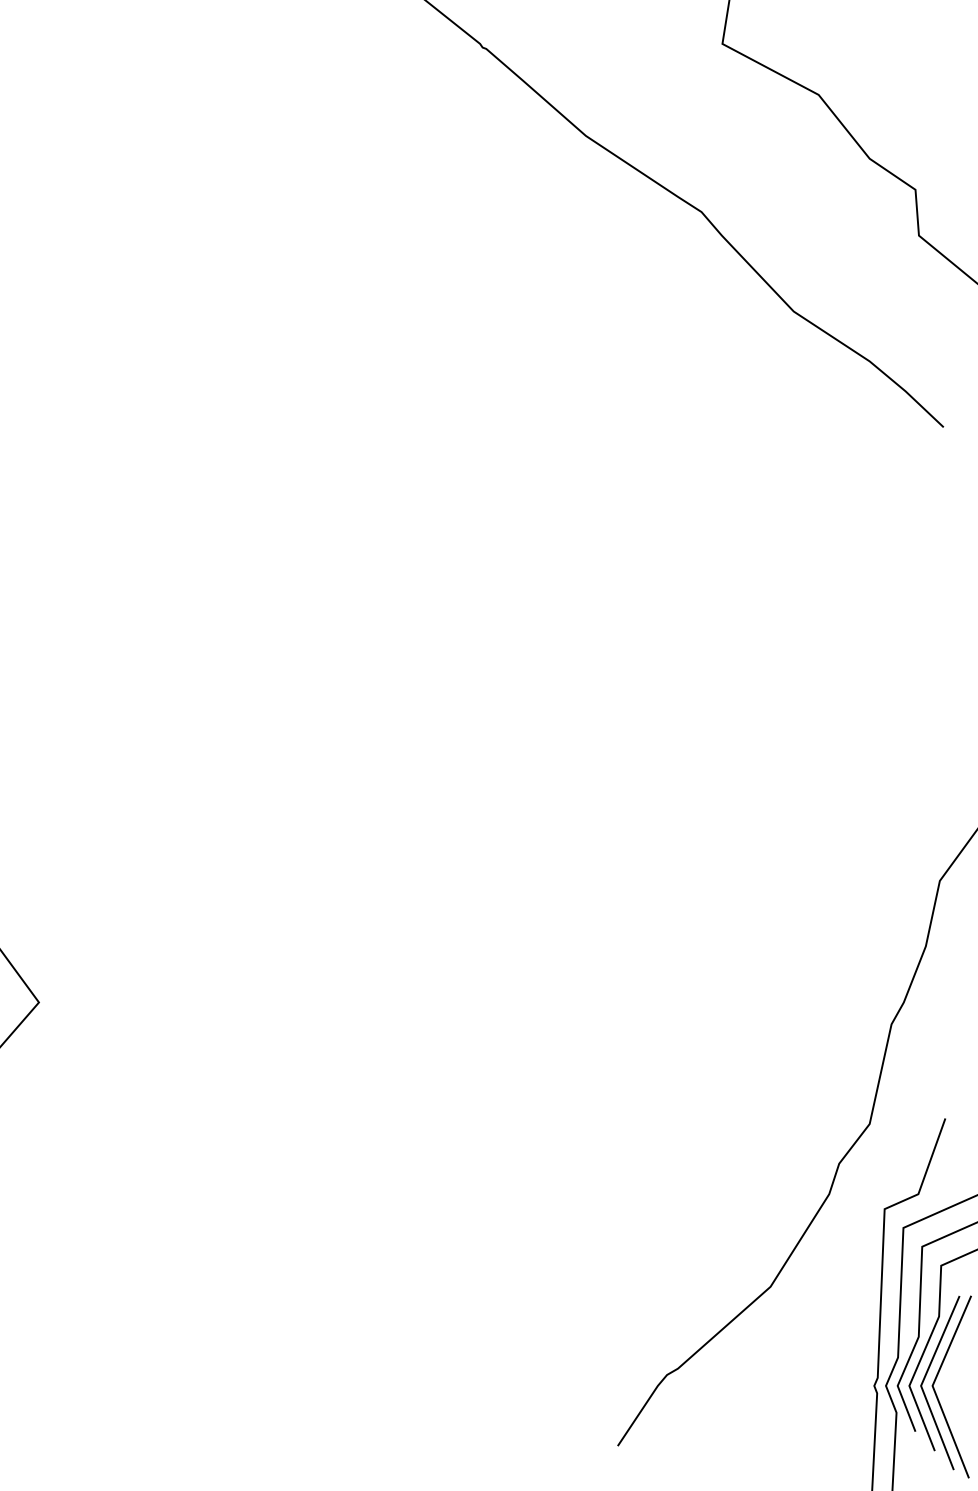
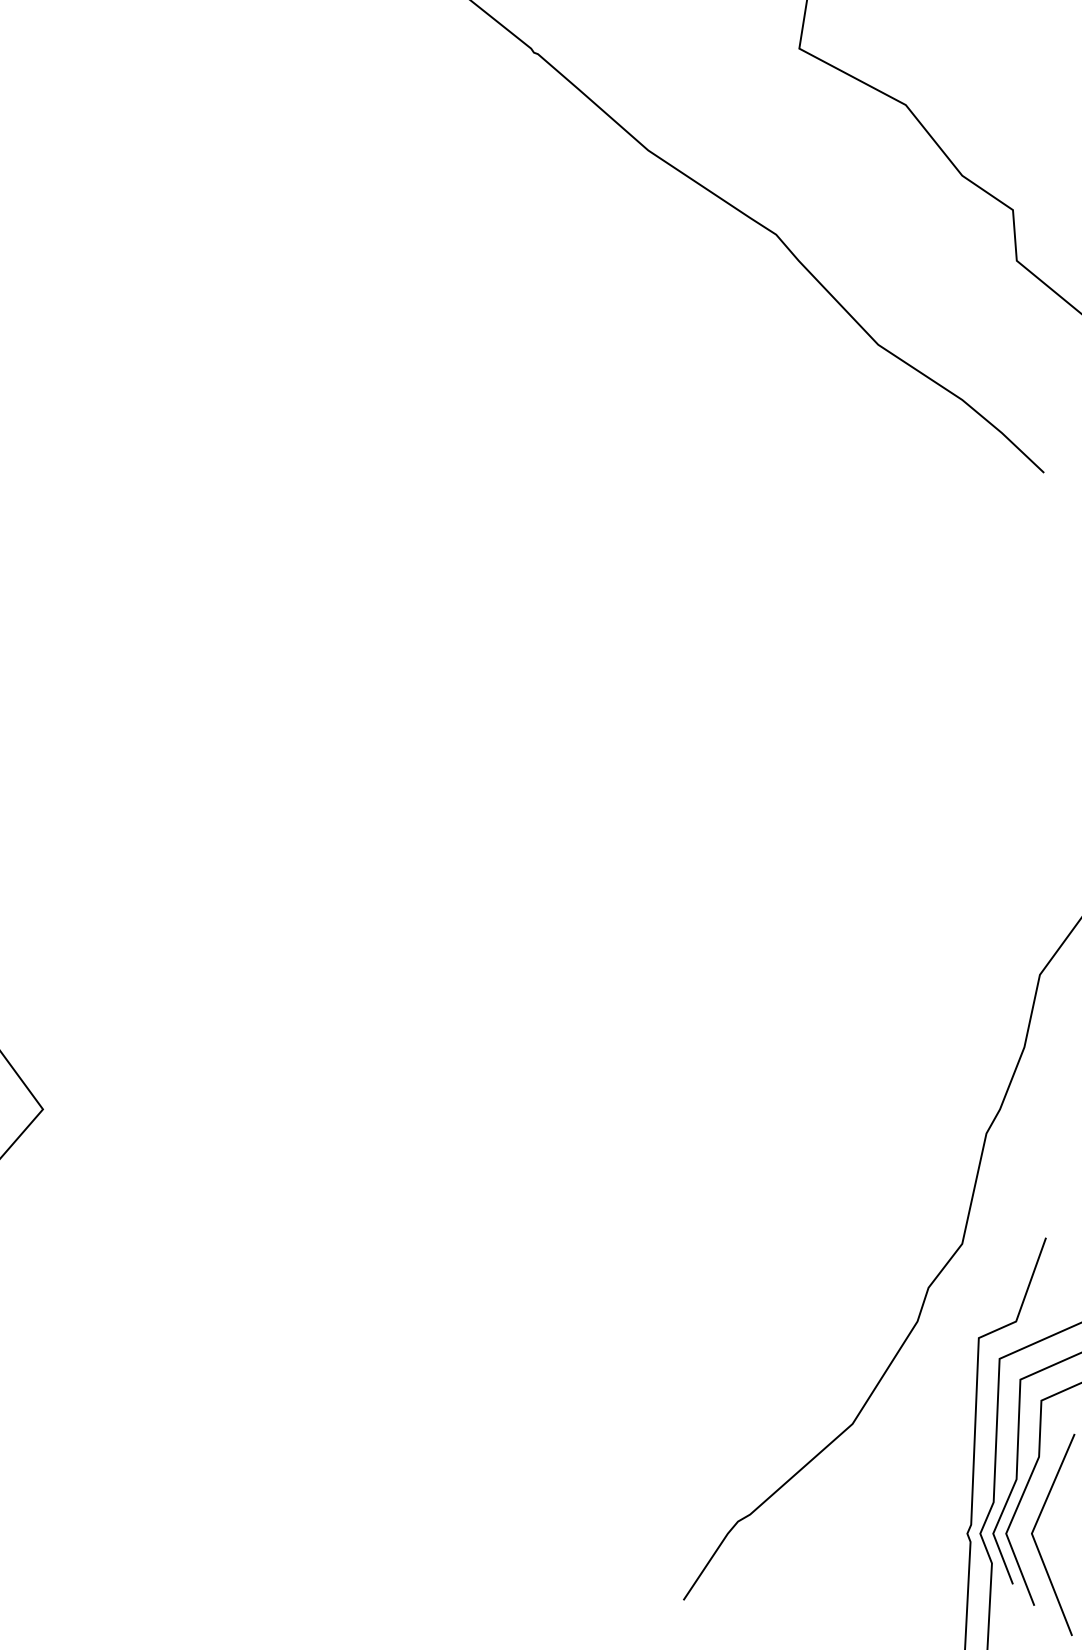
line: (926, 1376) -> (1025, 1523), removed

